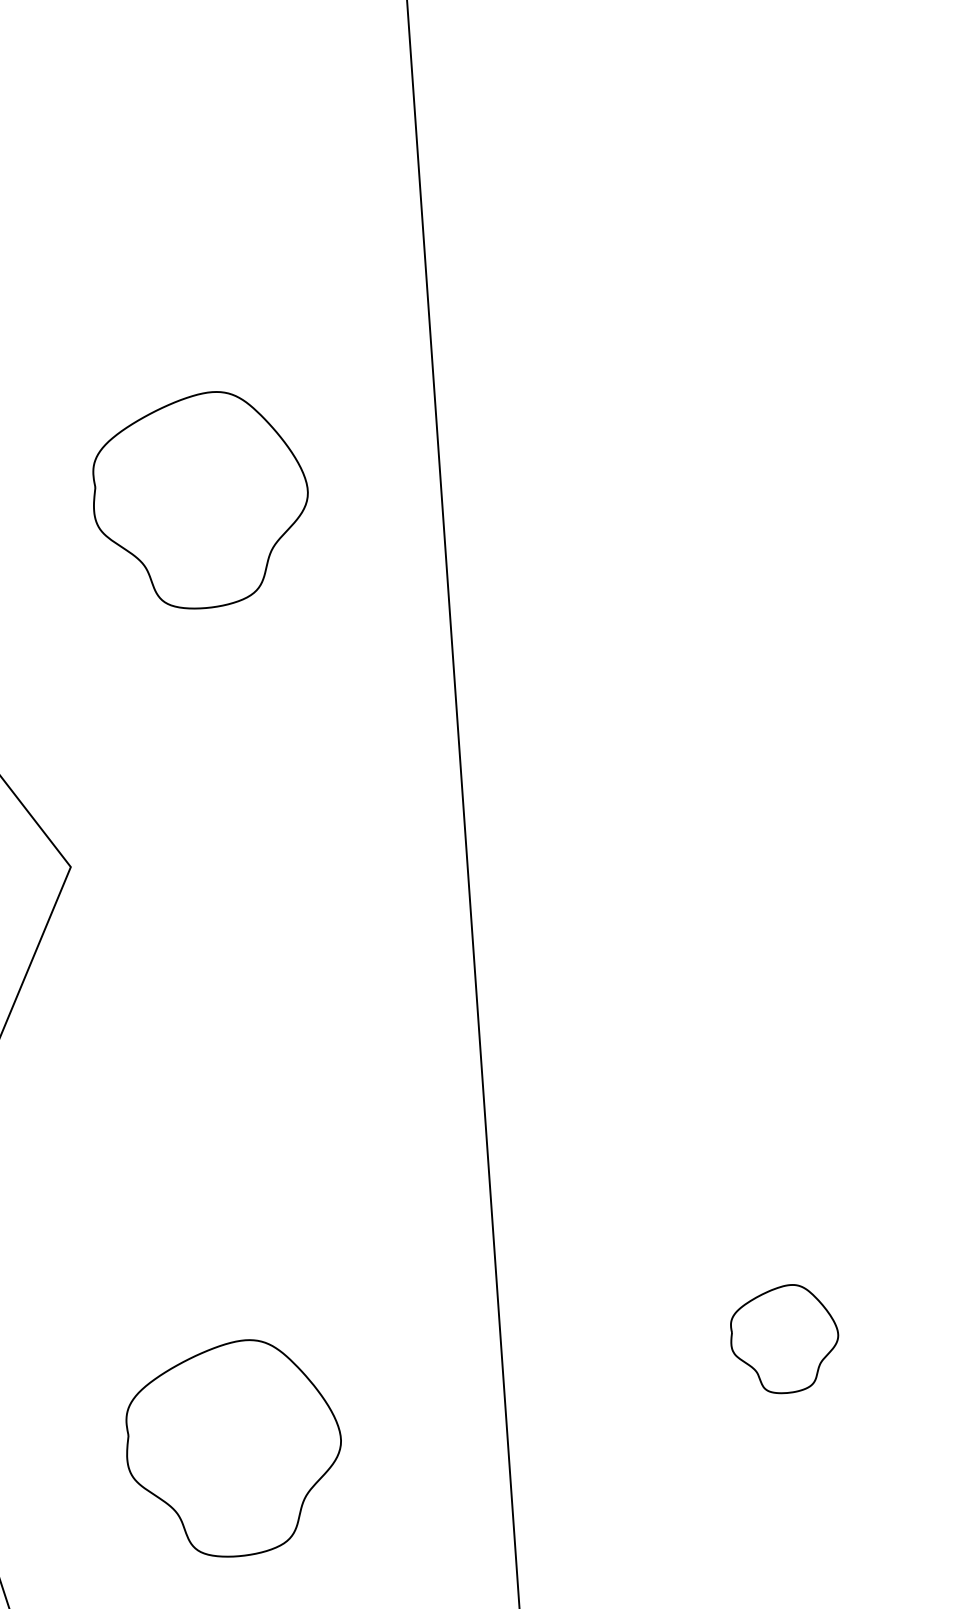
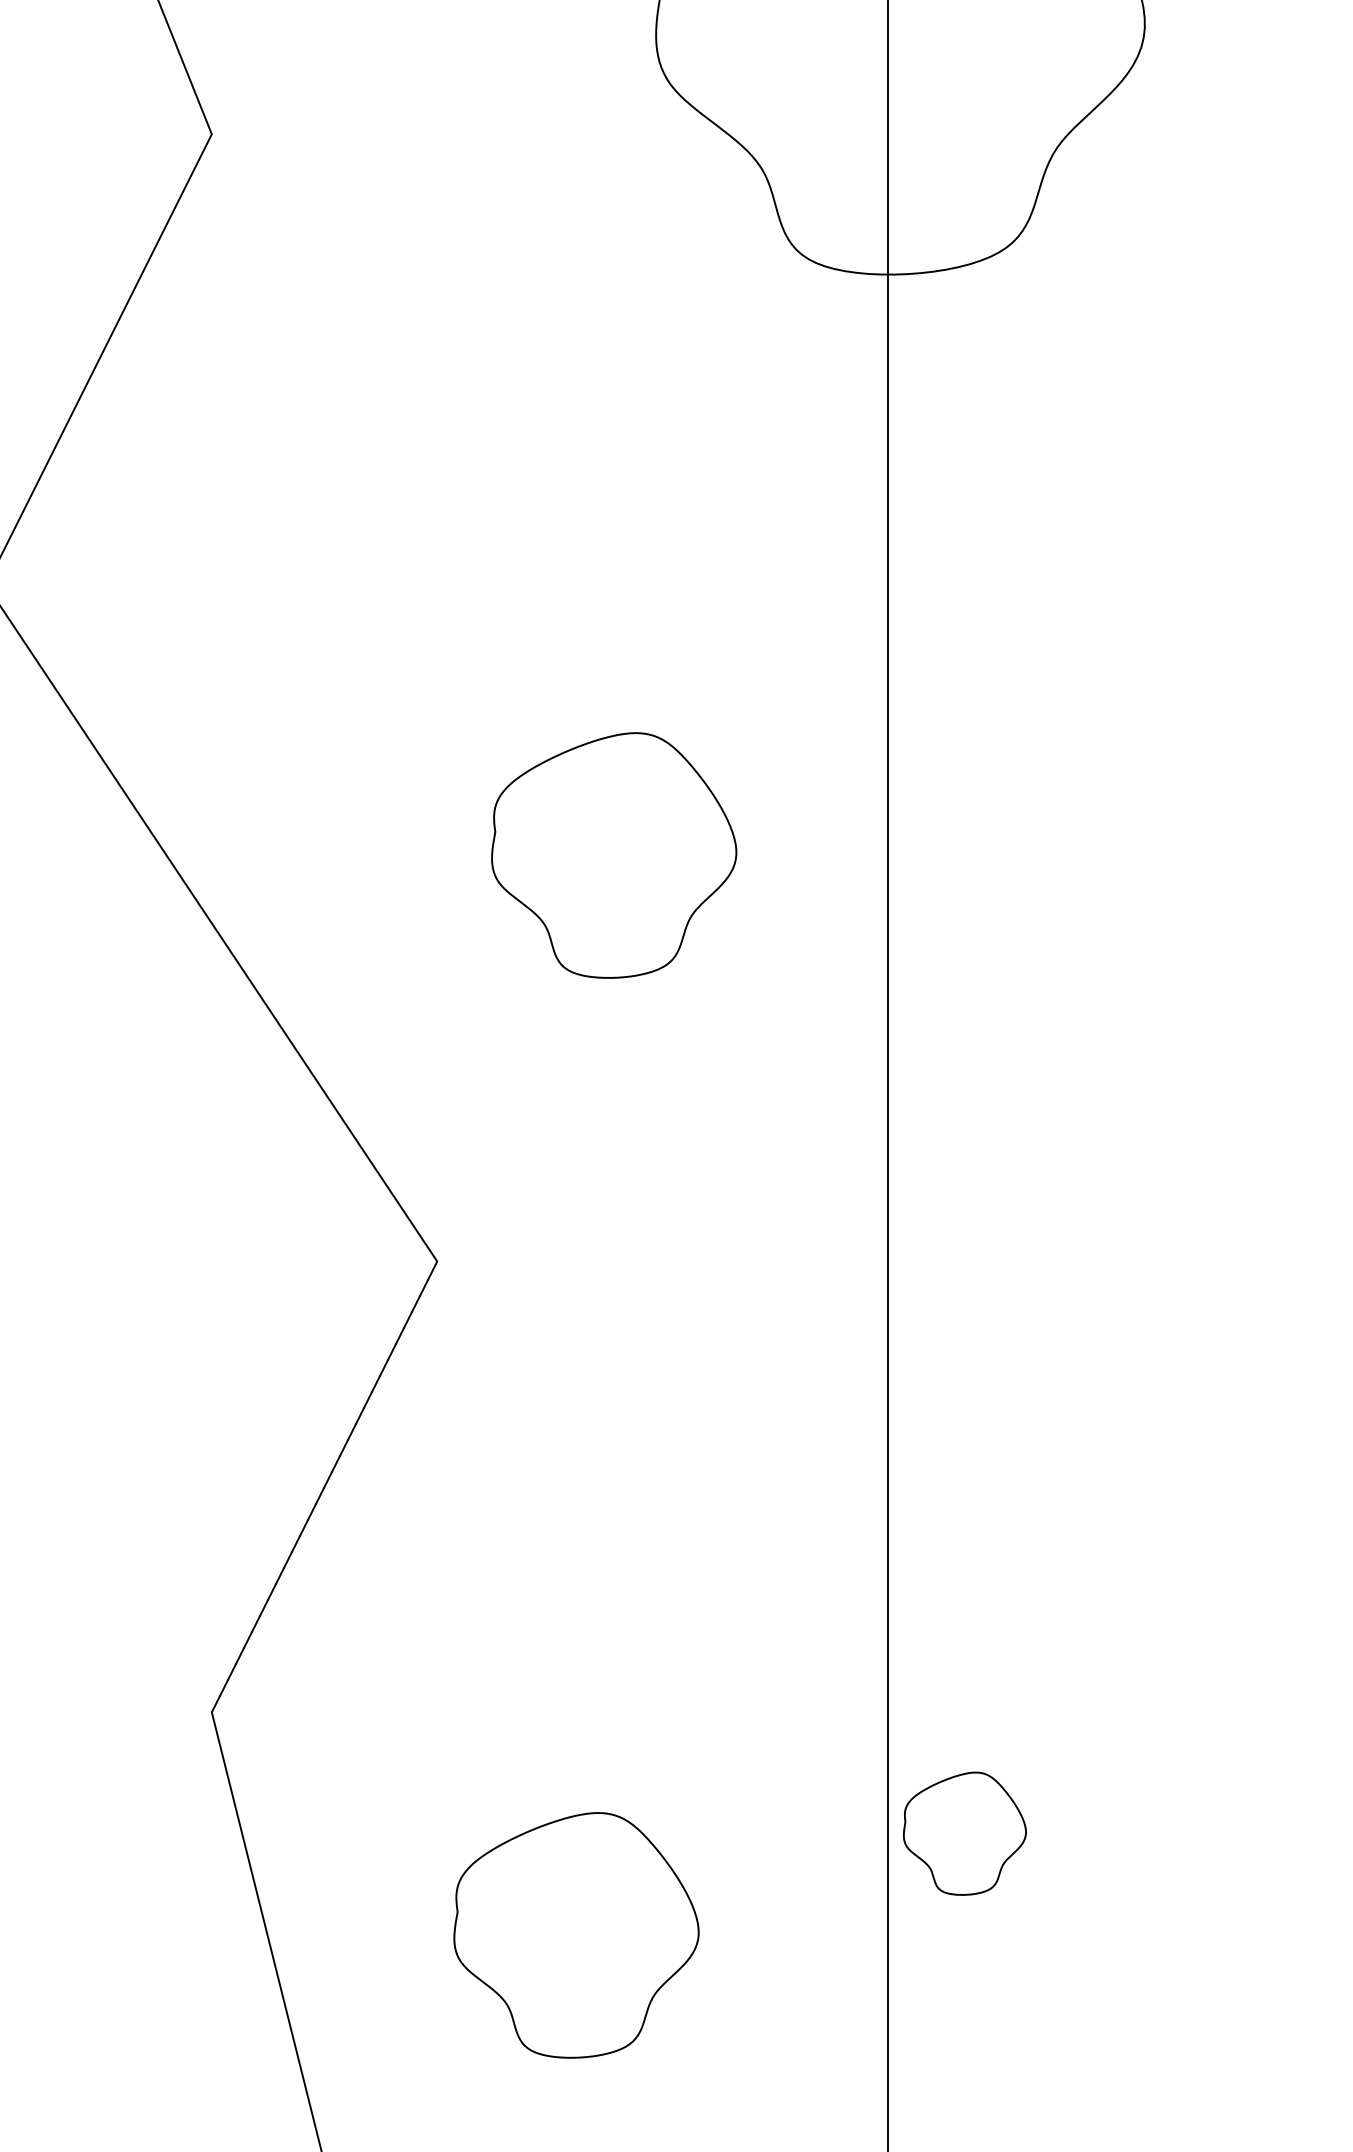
part: (784, 1339) -> (964, 1833), moved

